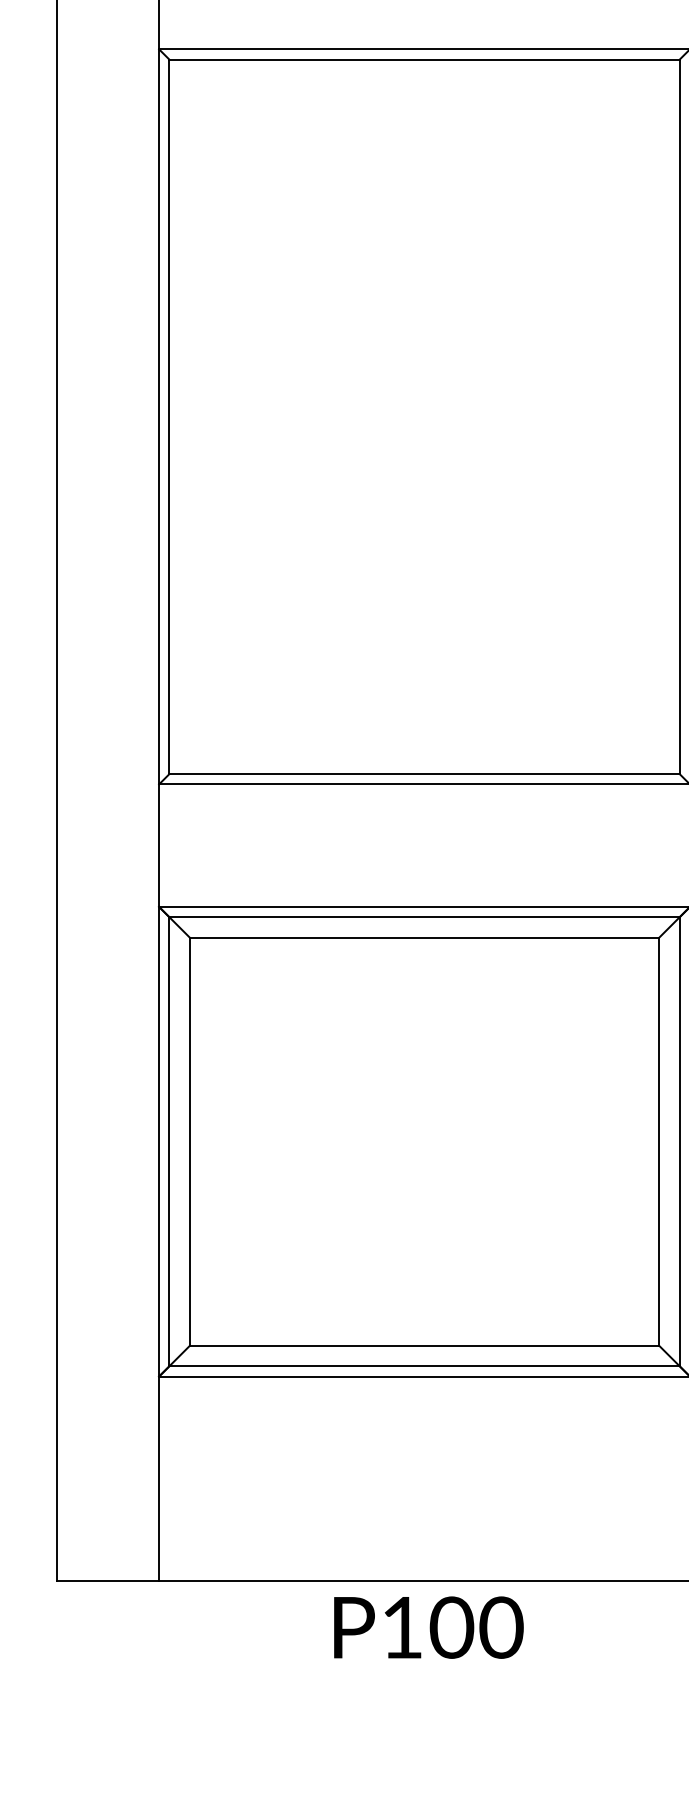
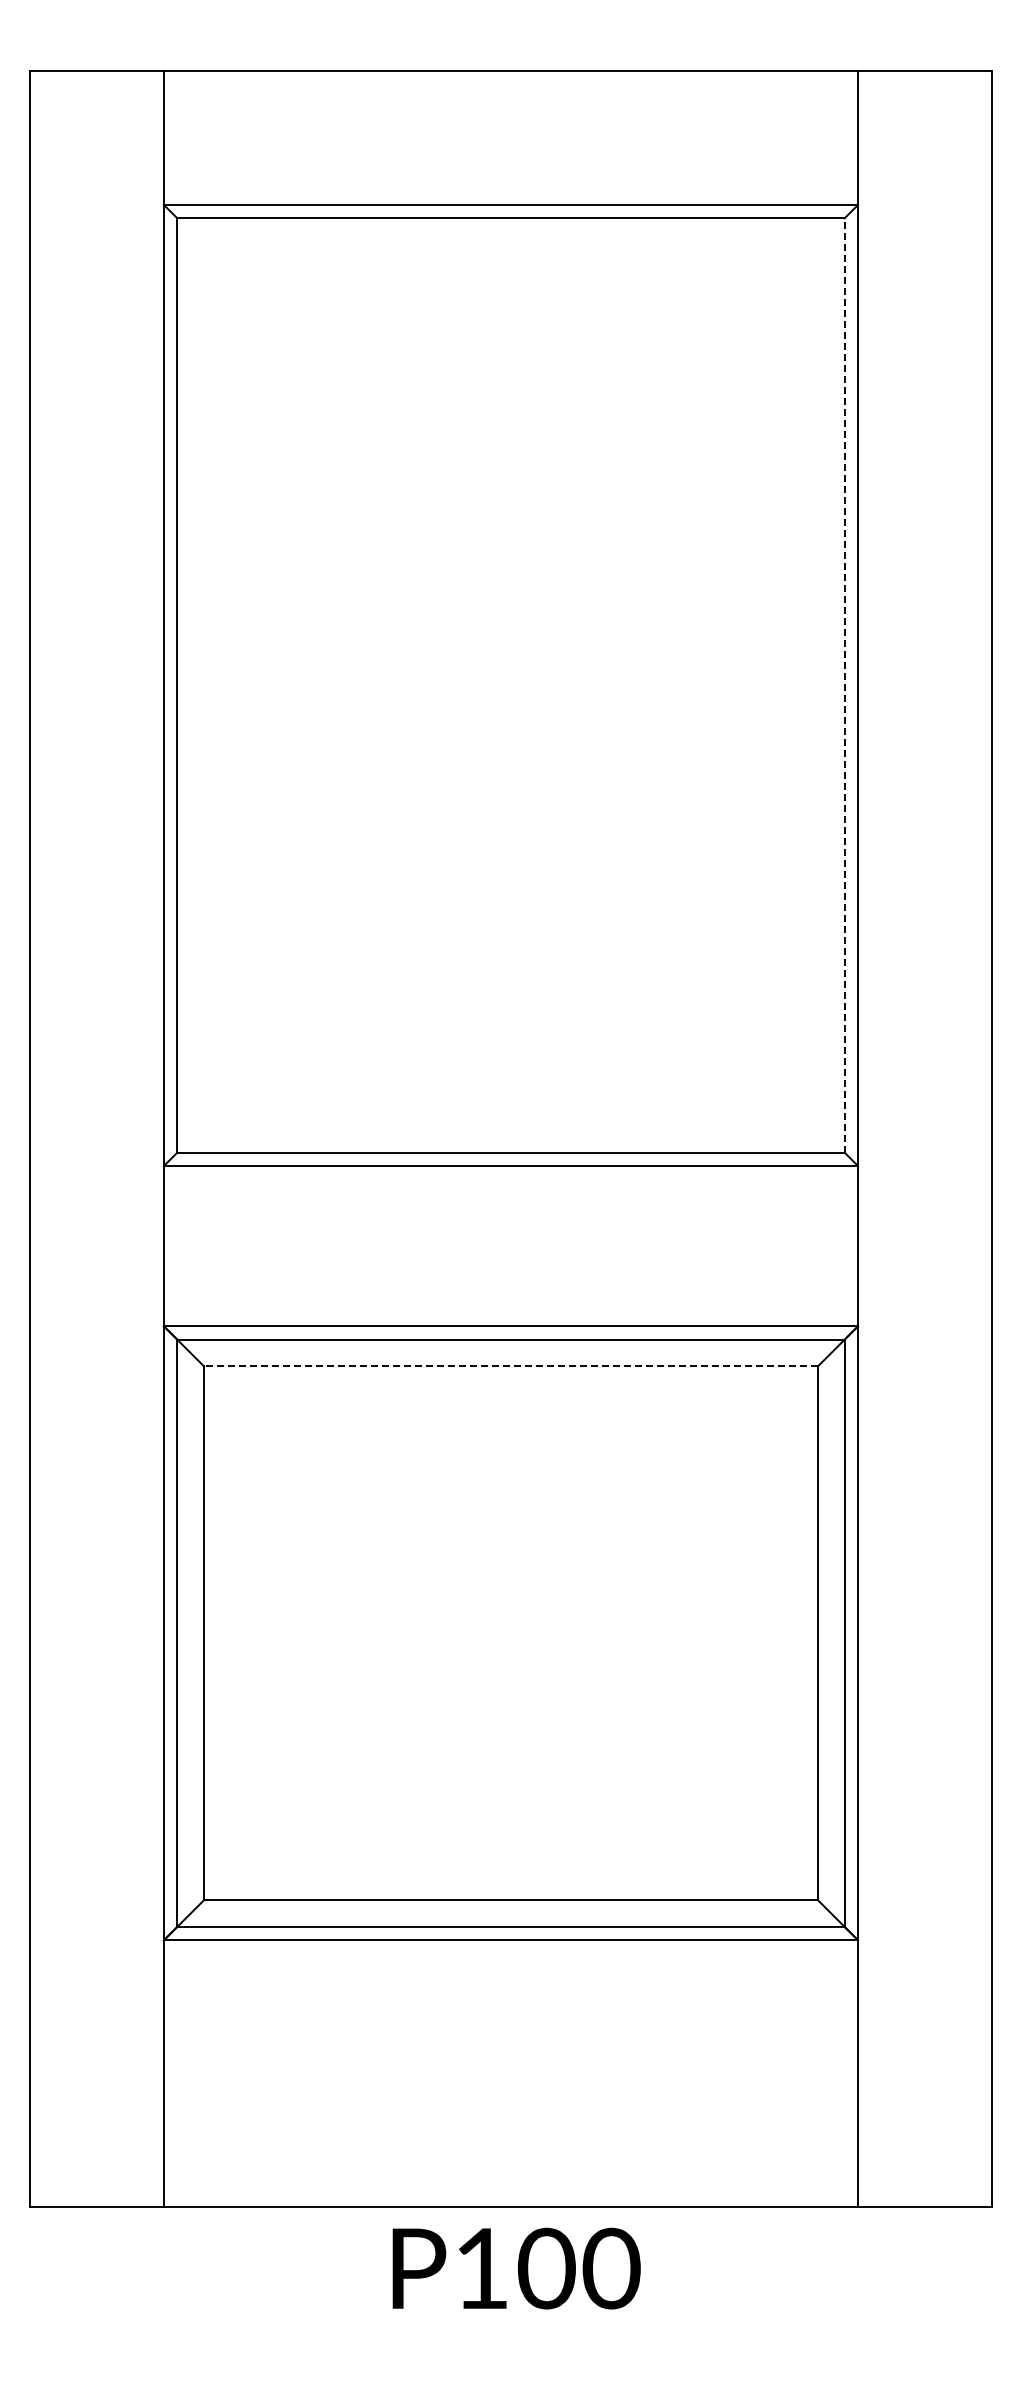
line: (679, 416) -> (844, 684), solid -> dashed
line: (424, 937) -> (510, 1366), solid -> dashed

